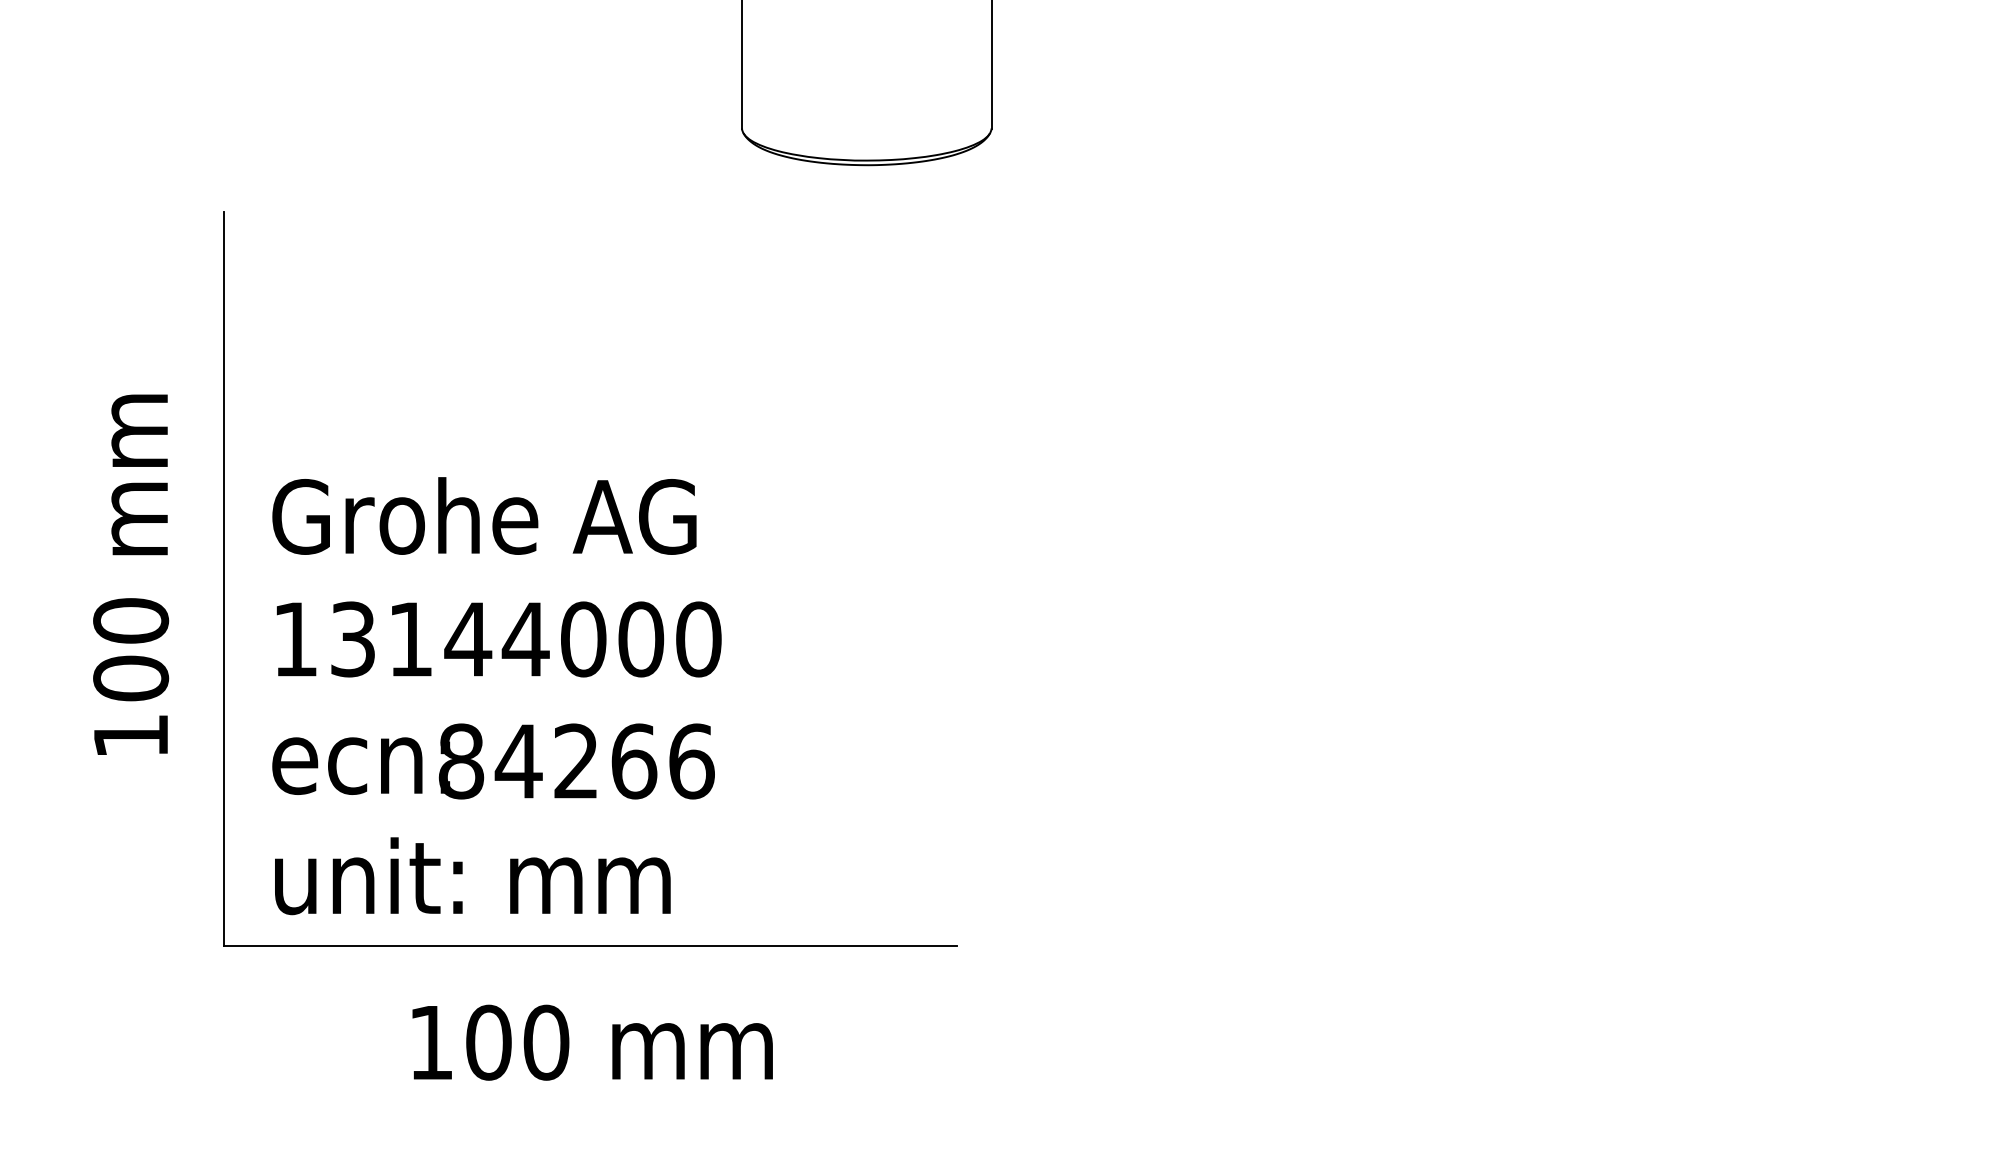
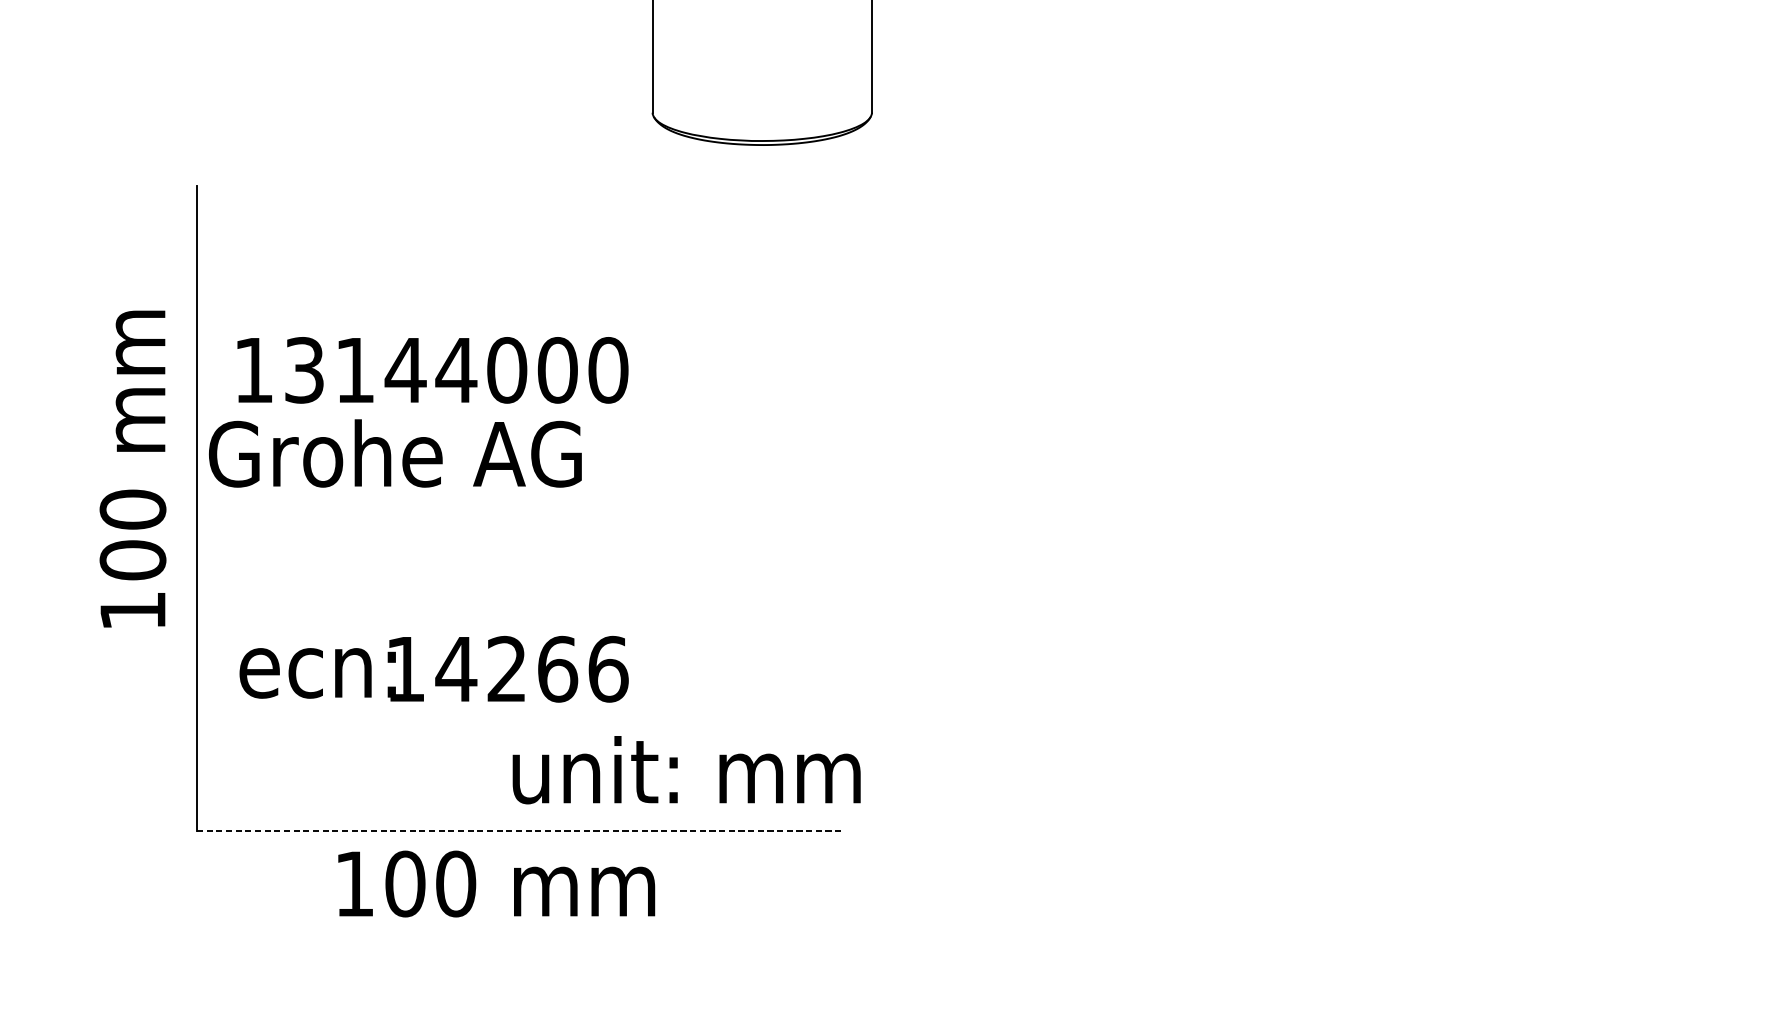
text: (484, 515) -> (395, 453), moved
text: (131, 574) -> (133, 468), moved
text: (498, 639) -> (432, 370), moved
text: (461, 761) -> (405, 669), 84266 -> 14266
text: (472, 876) -> (686, 770), moved
line: (590, 945) -> (519, 831), solid -> dashed
text: (592, 1042) -> (496, 883), moved

